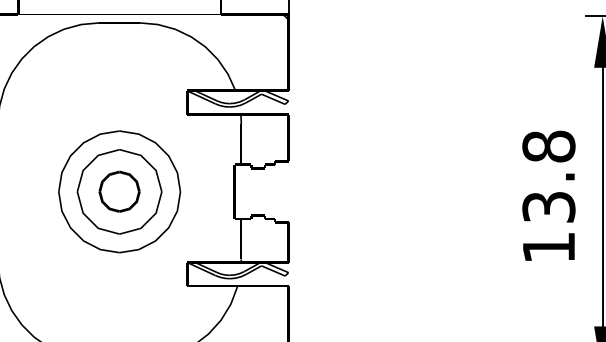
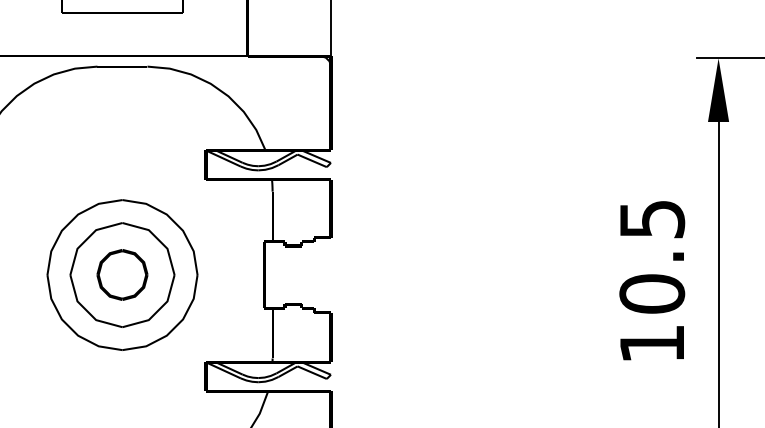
text: (549, 176) -> (652, 256), 13.8 -> 10.5

